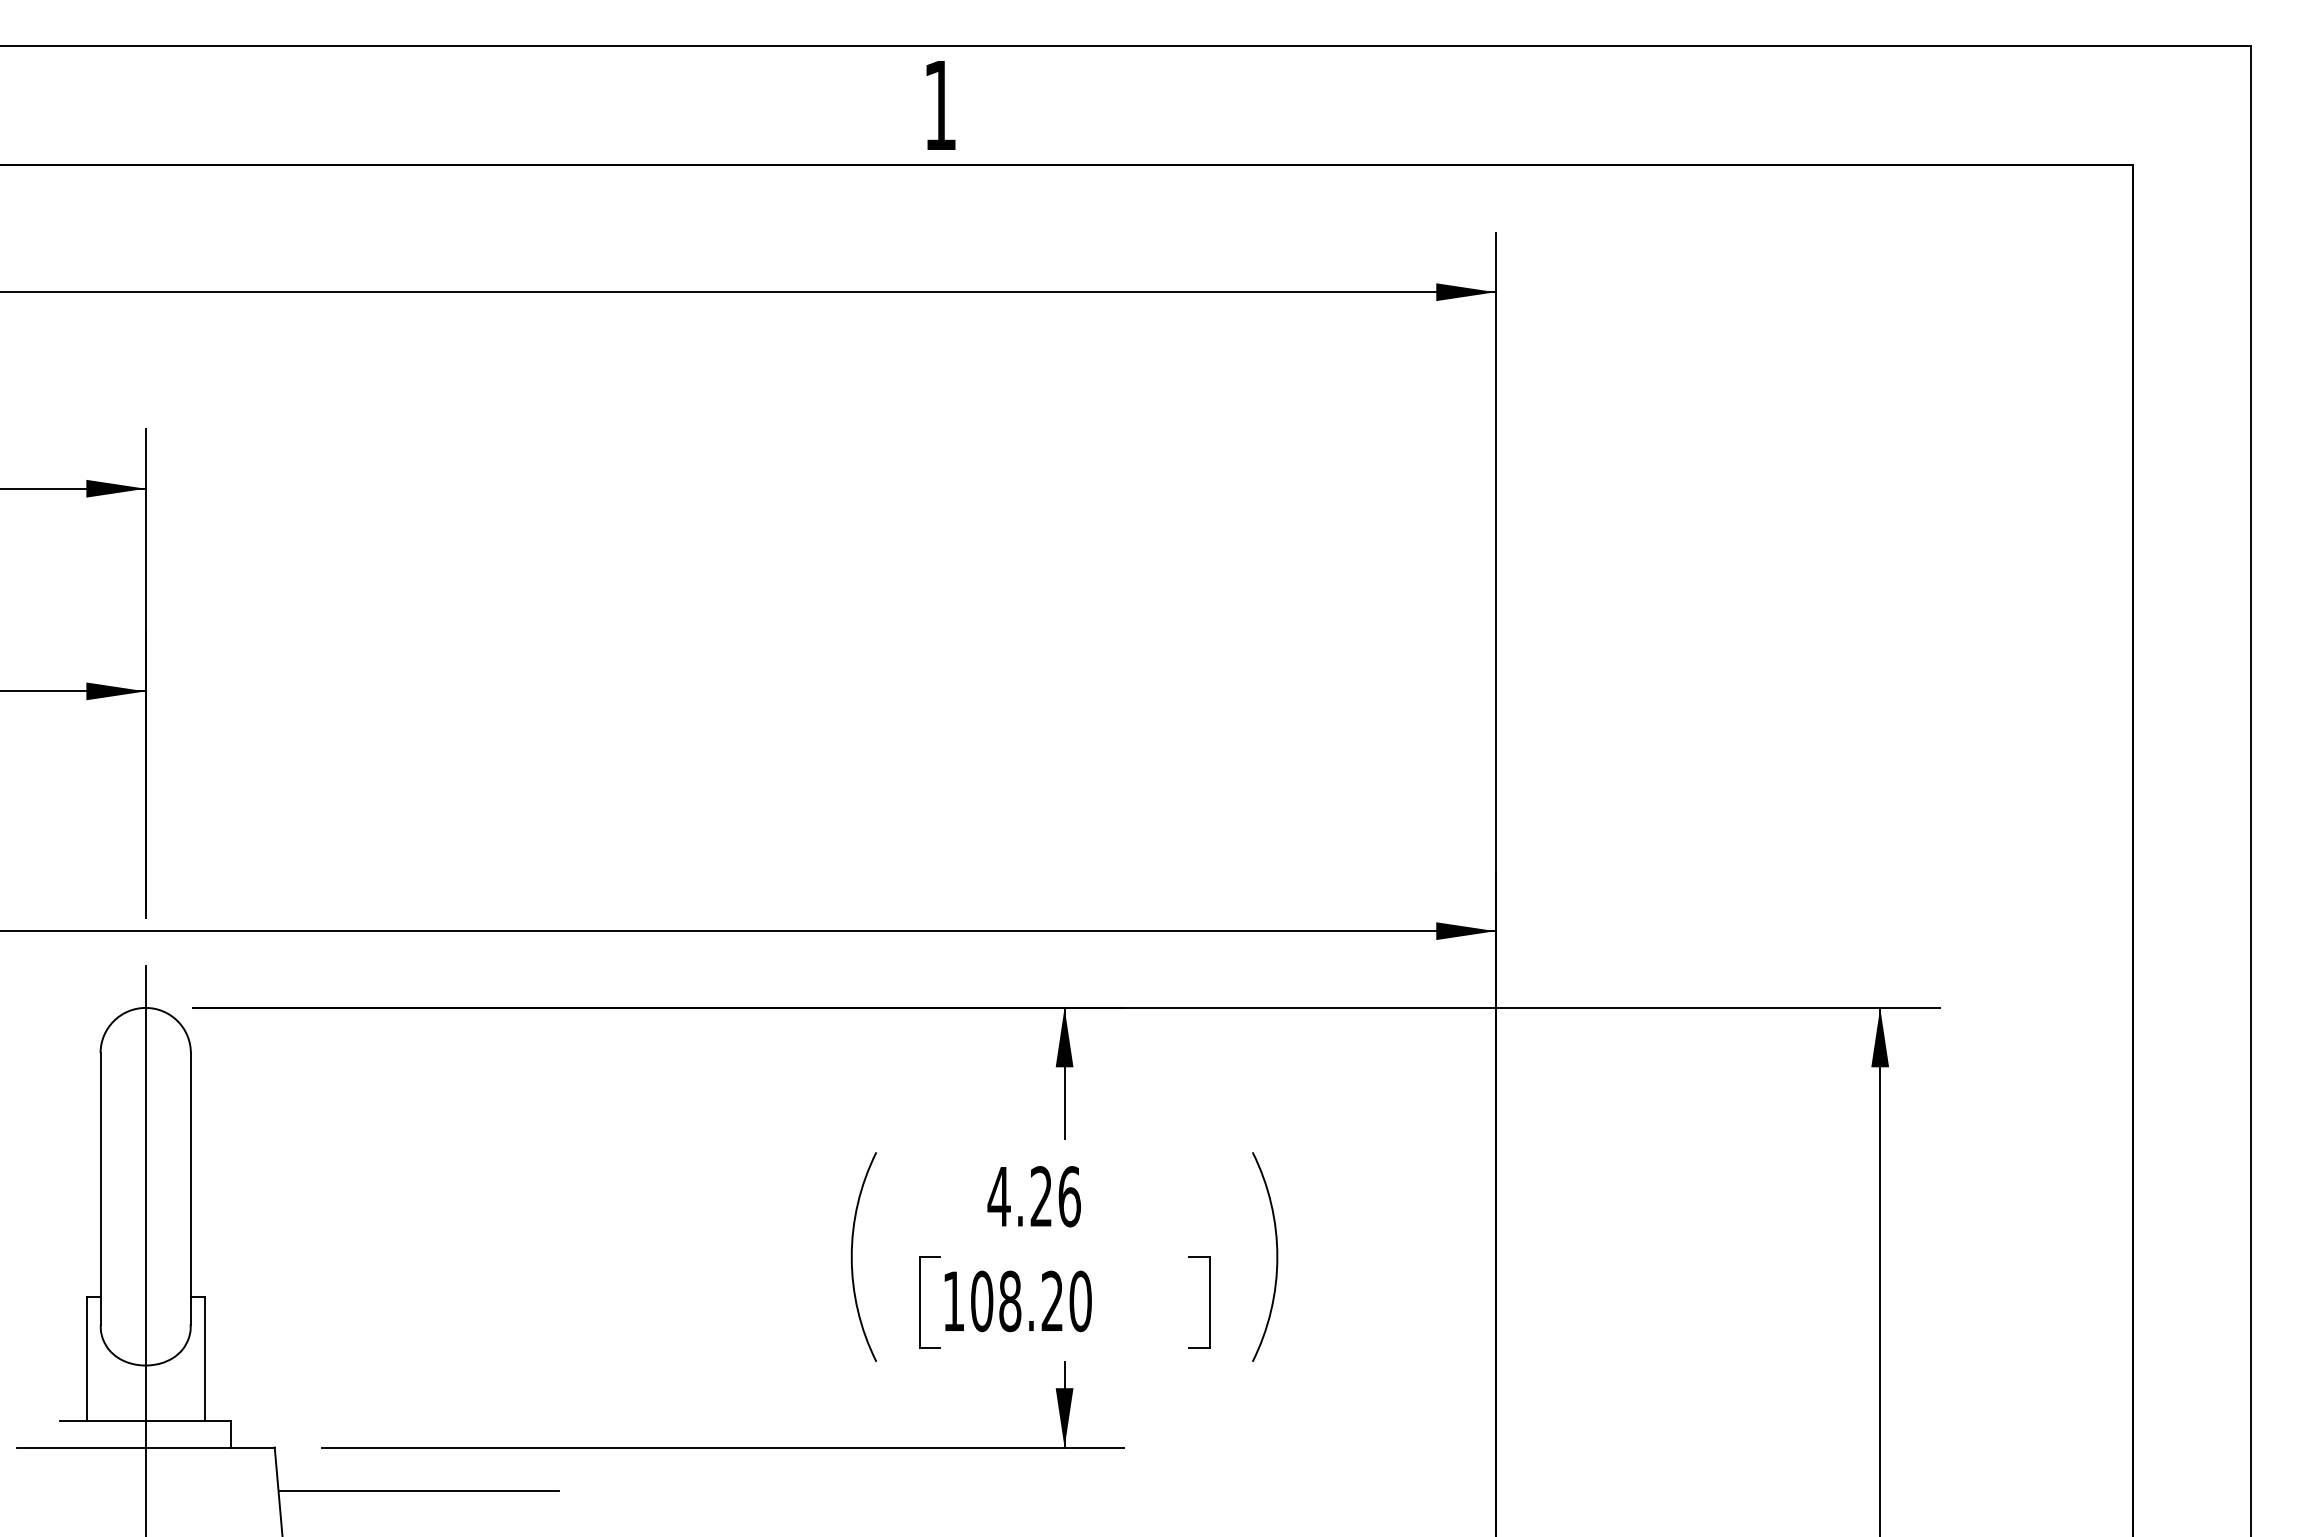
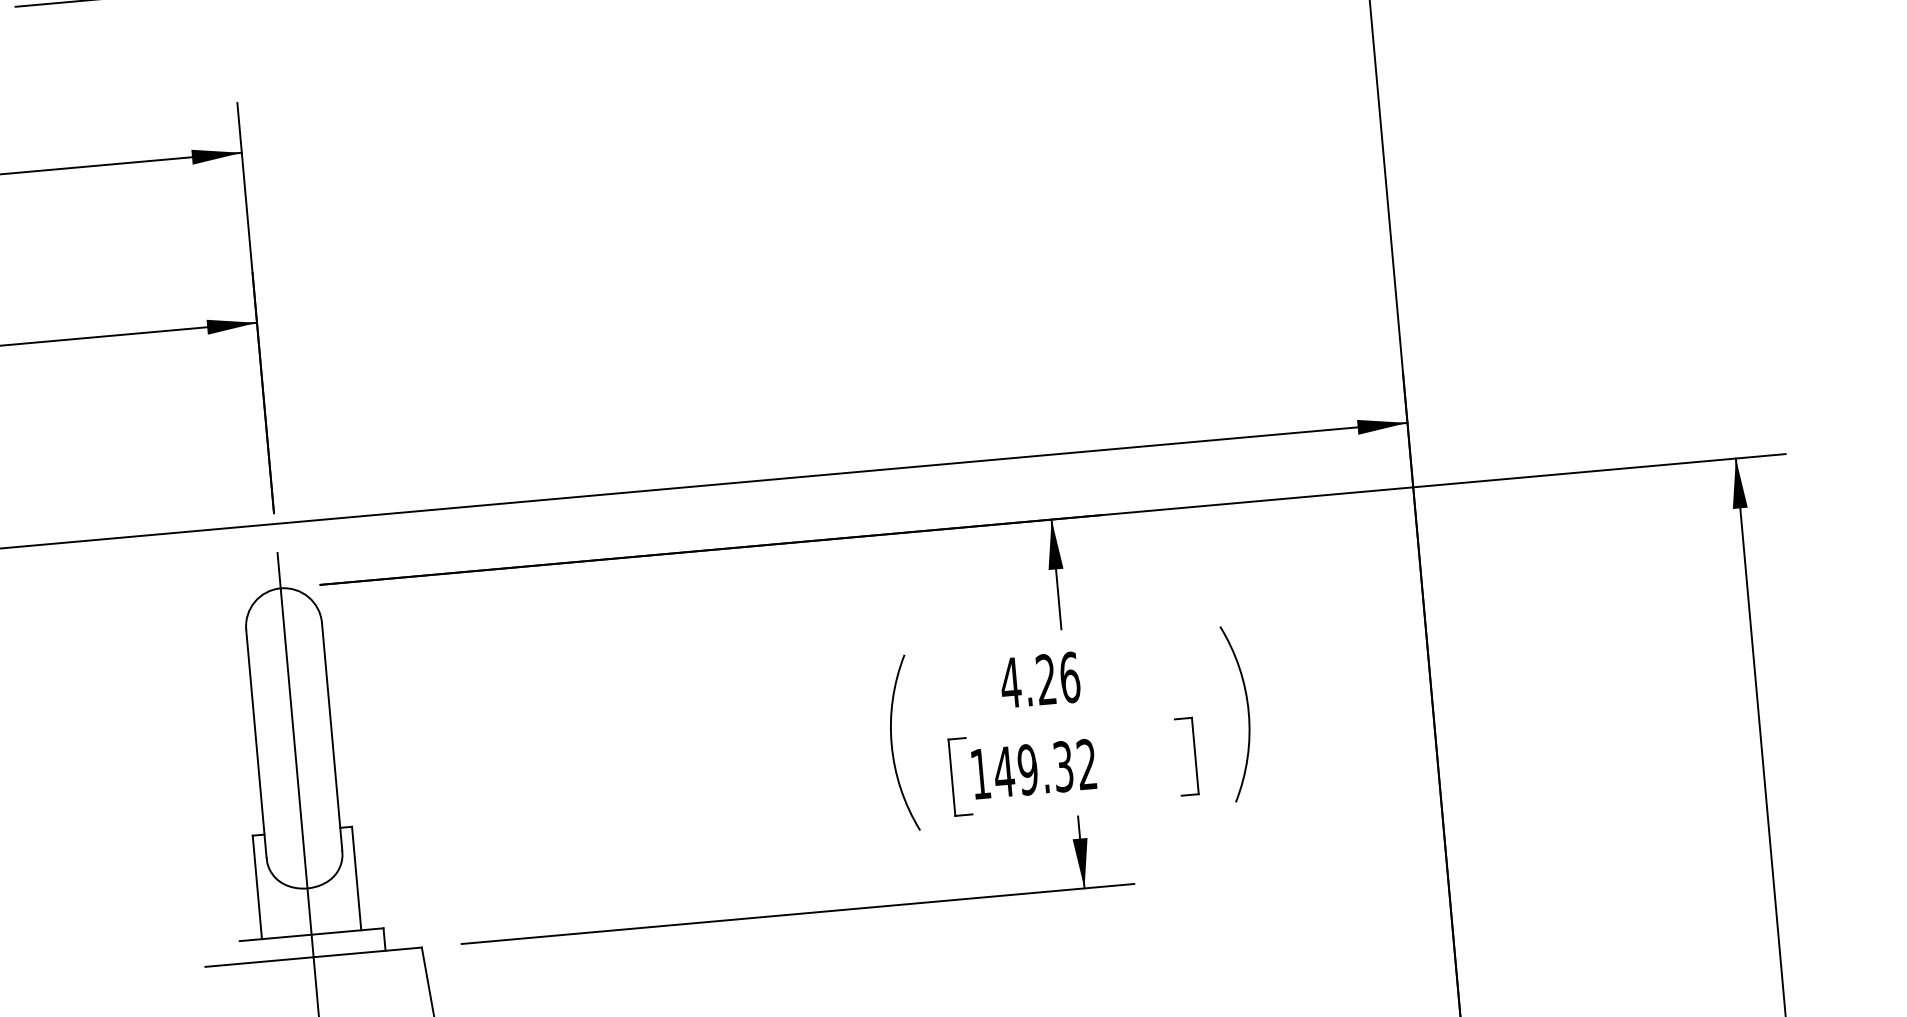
text: (1030, 1301) -> (1044, 768), 108.20 -> 149.32
line: (418, 1490) -> (545, 972), removed

